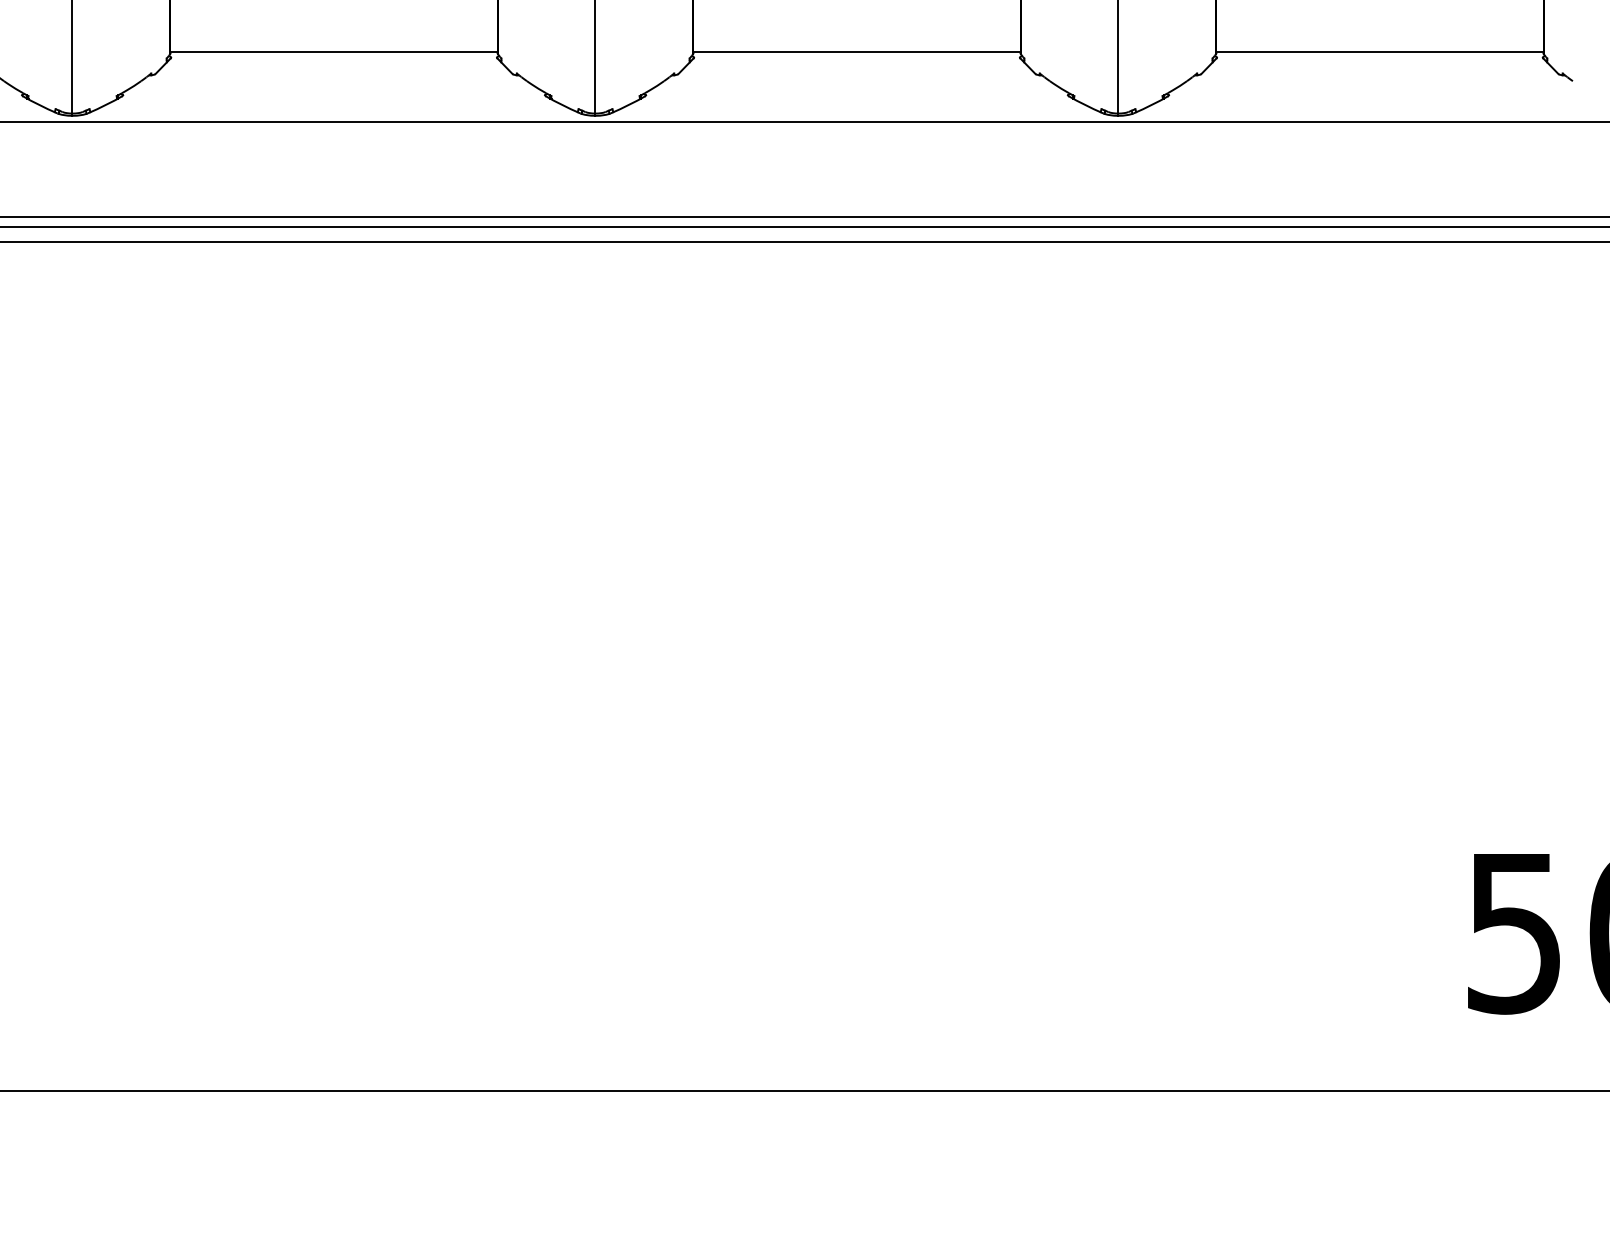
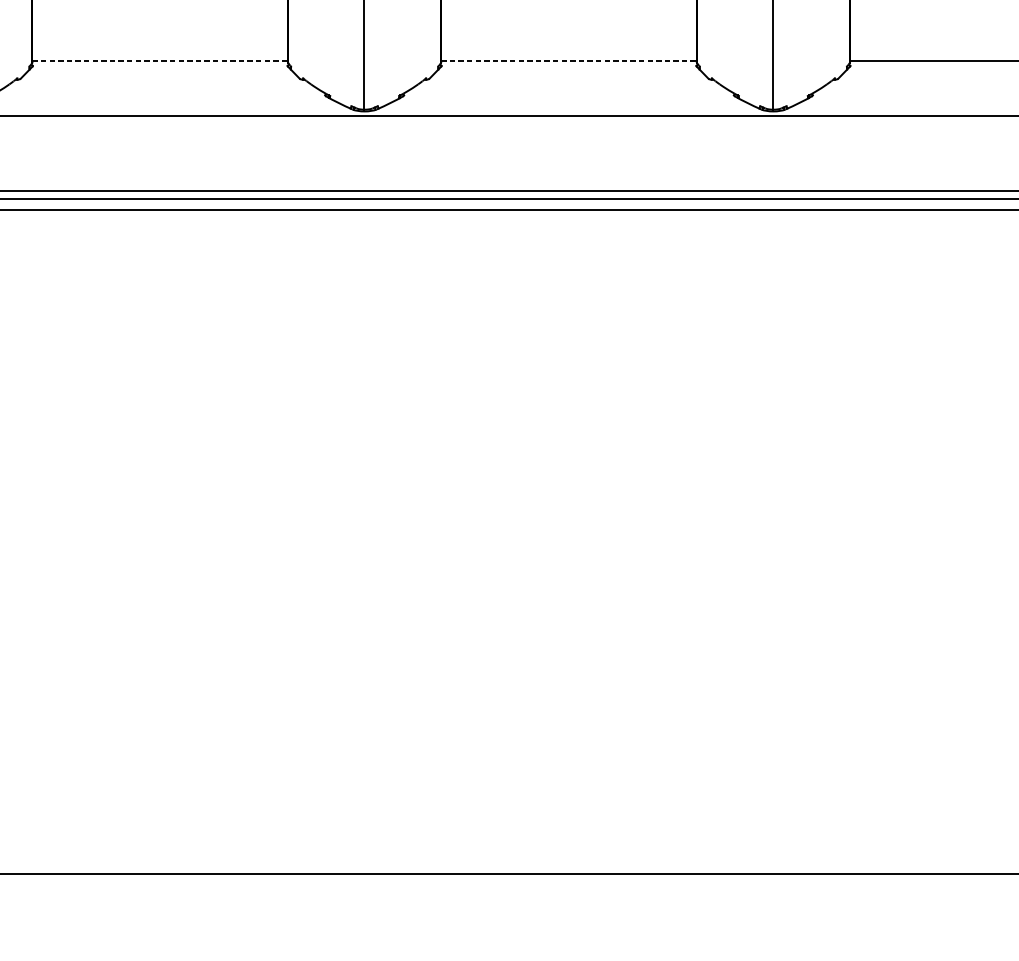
line: (334, 51) -> (160, 61), solid -> dashed
line: (857, 51) -> (569, 61), solid -> dashed

